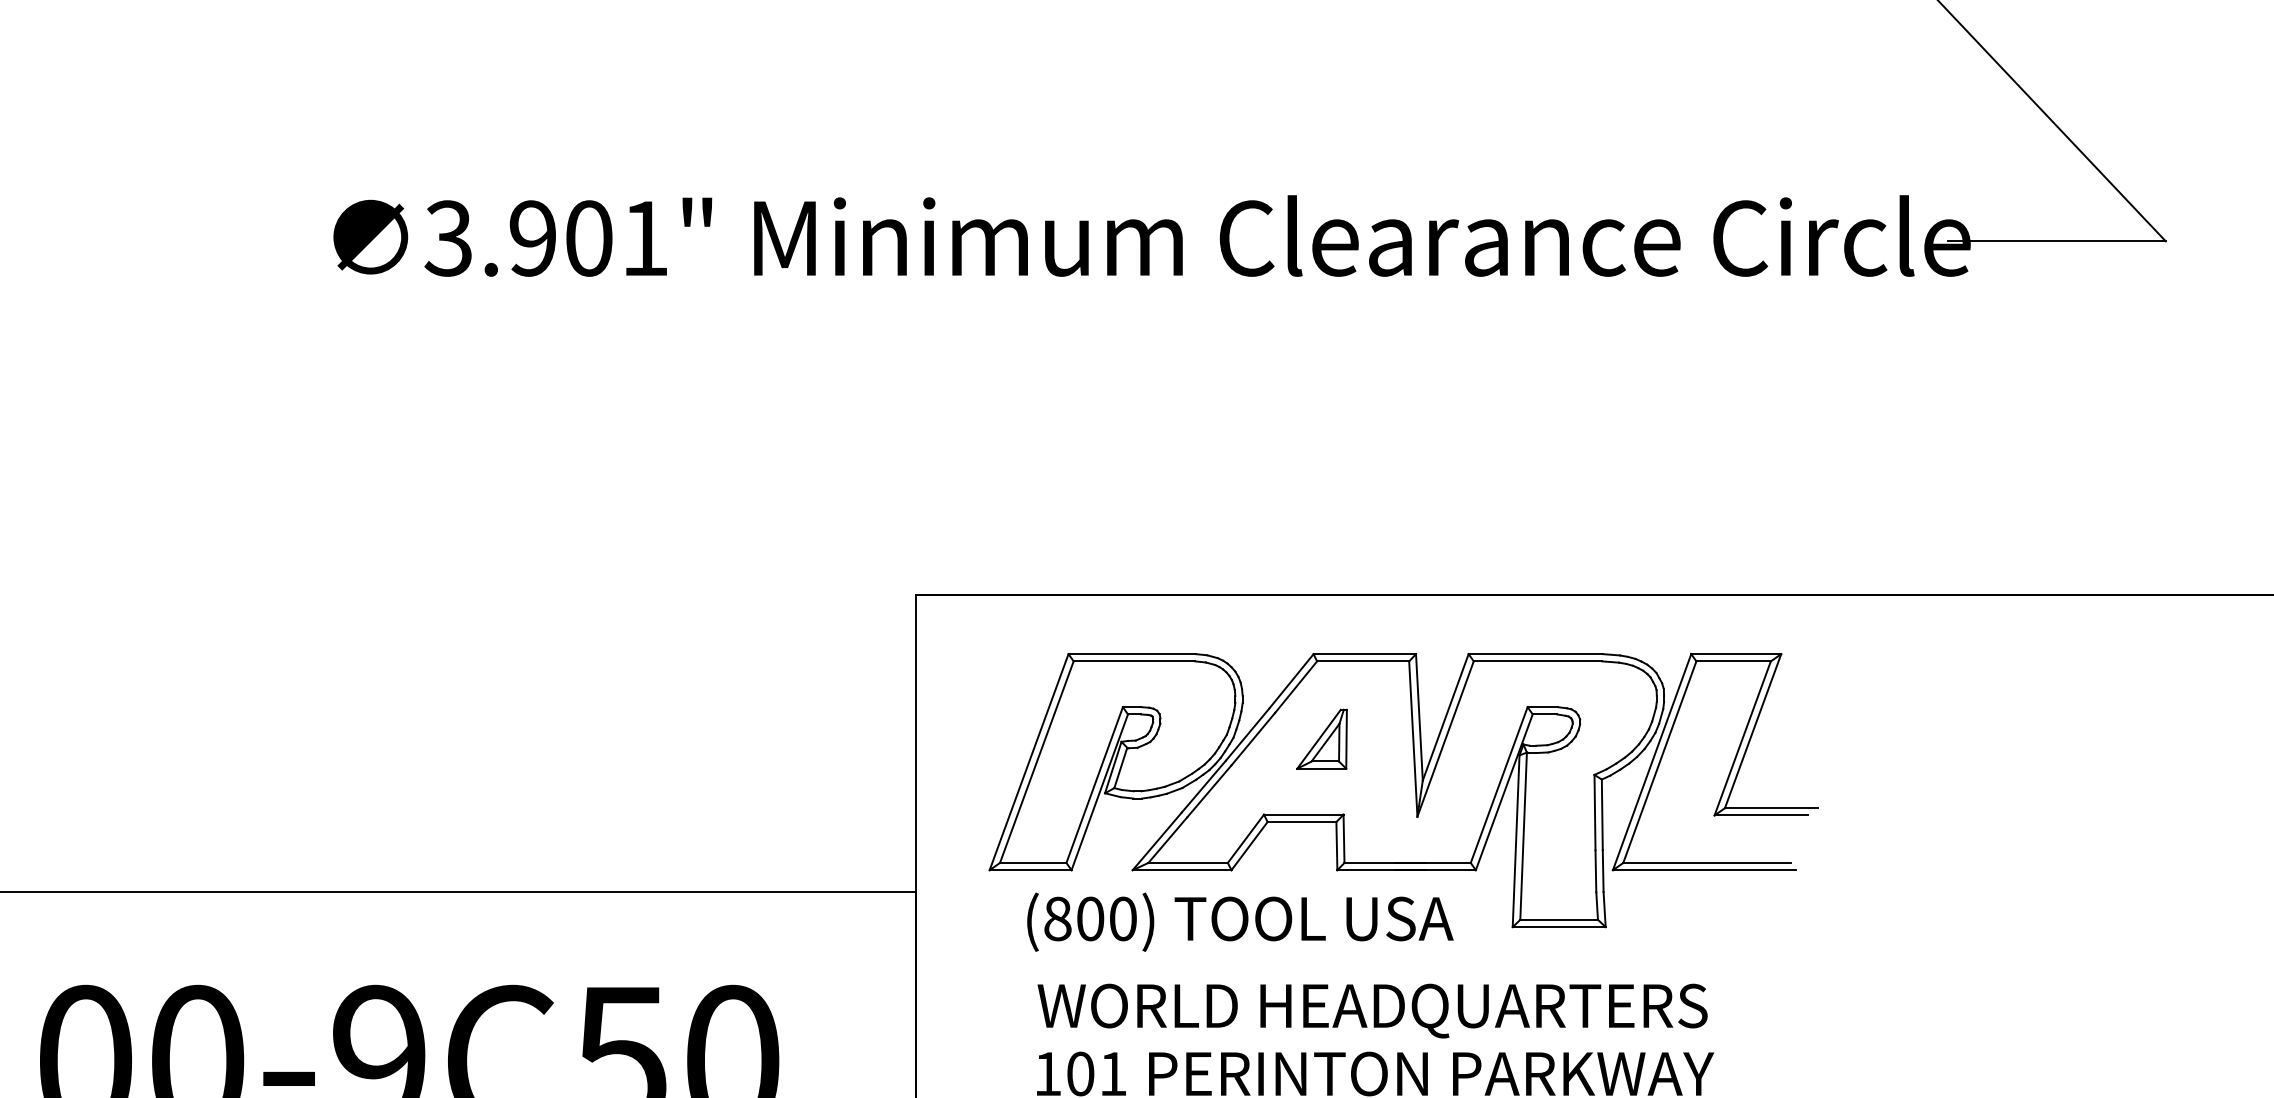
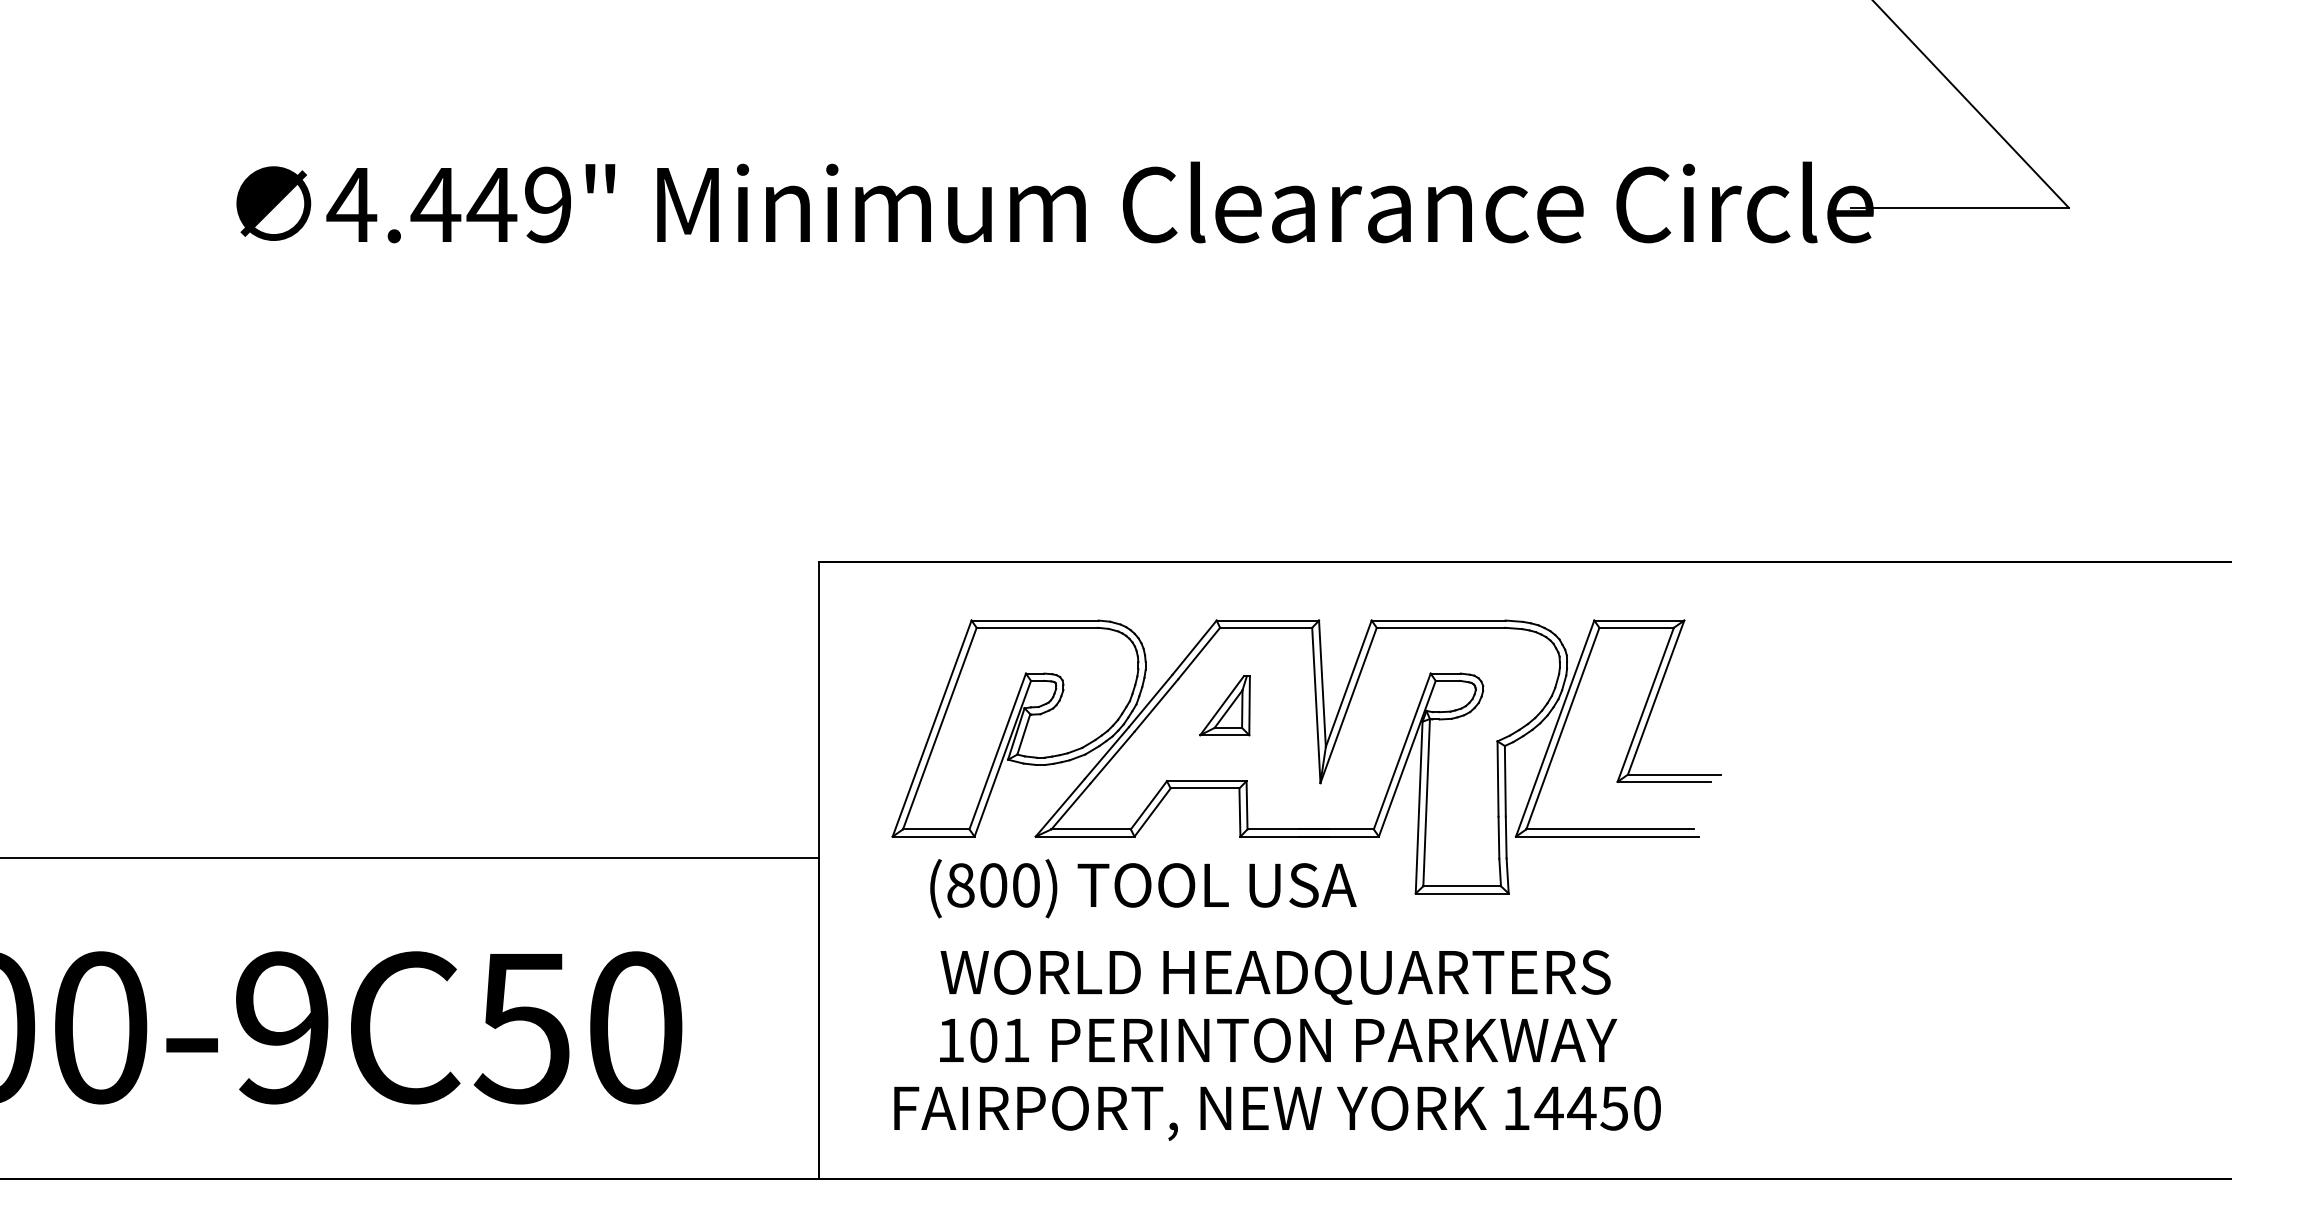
text: (545, 238) -> (448, 204), 3.901" -> 4.449"

